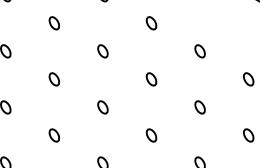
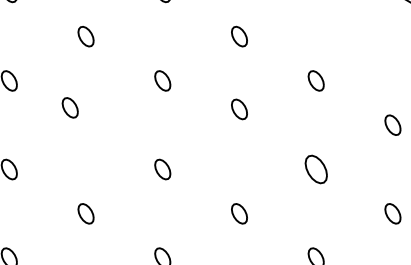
part: (53, 79) -> (68, 108), moved
part: (151, 79) -> (239, 109), moved
part: (199, 107) -> (315, 169), size x1.4

